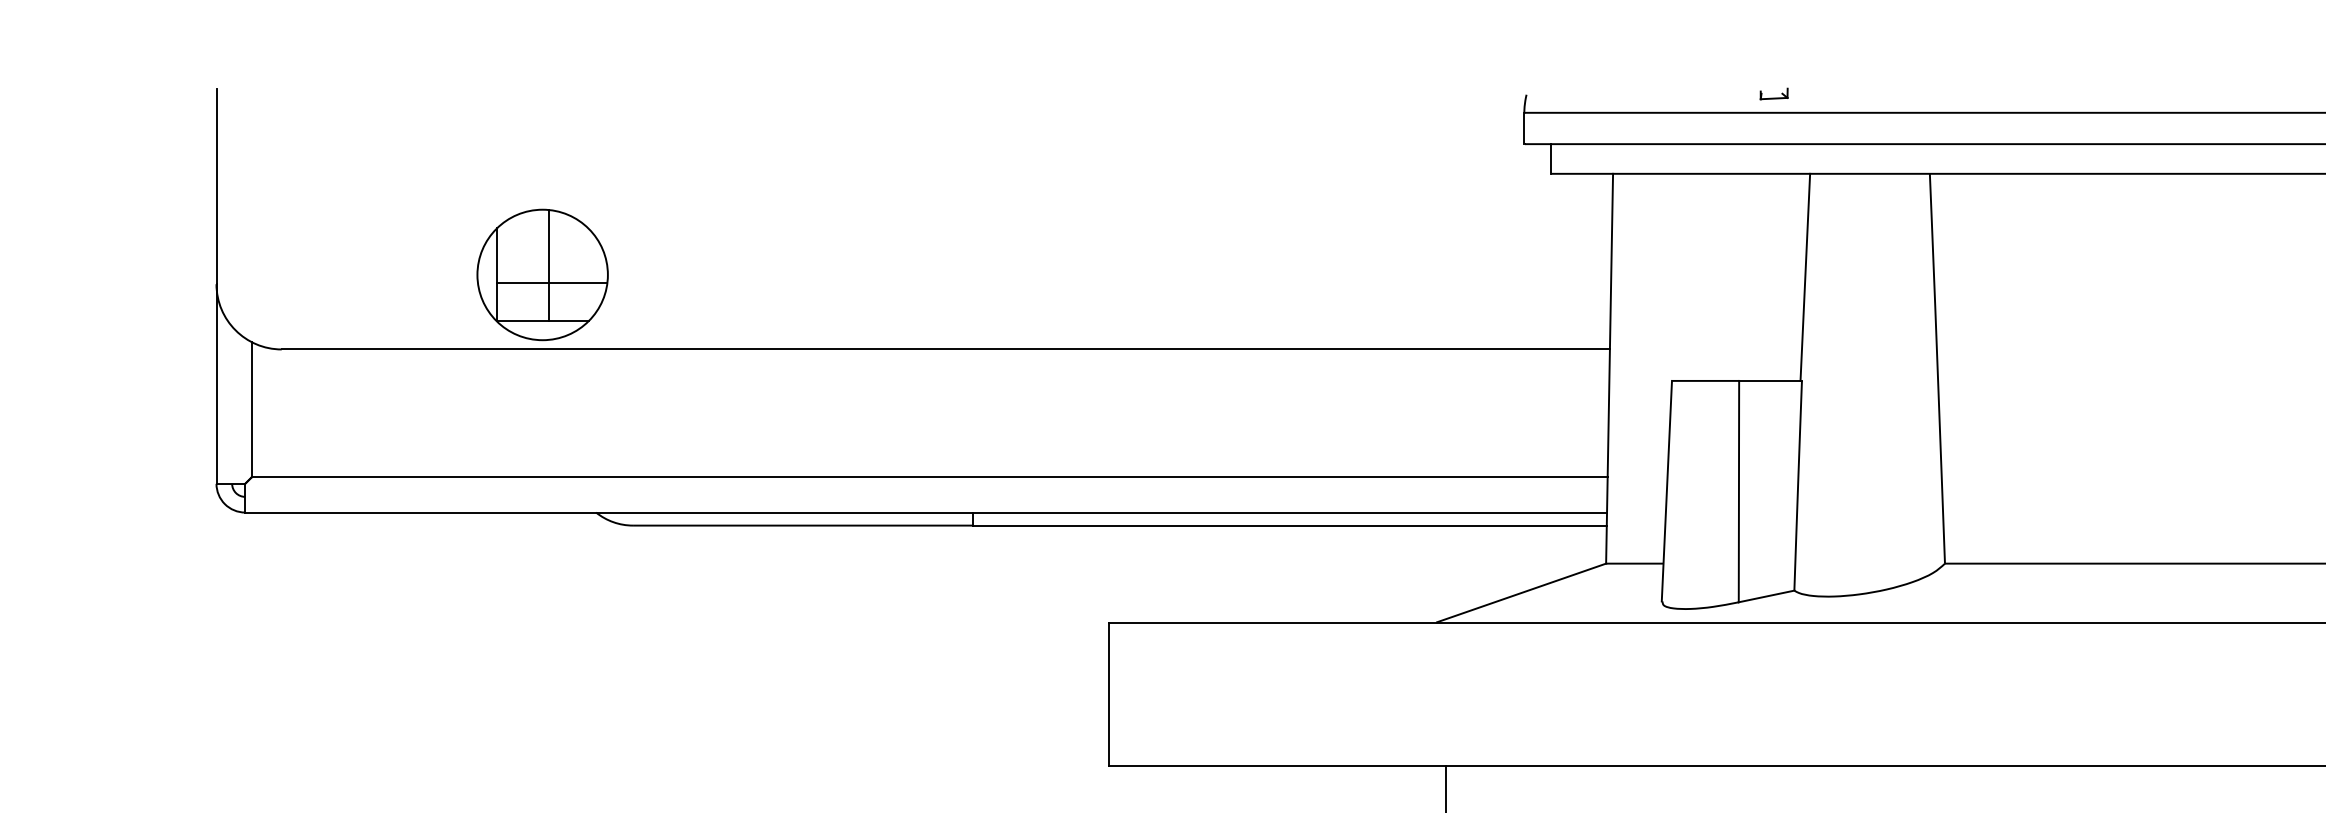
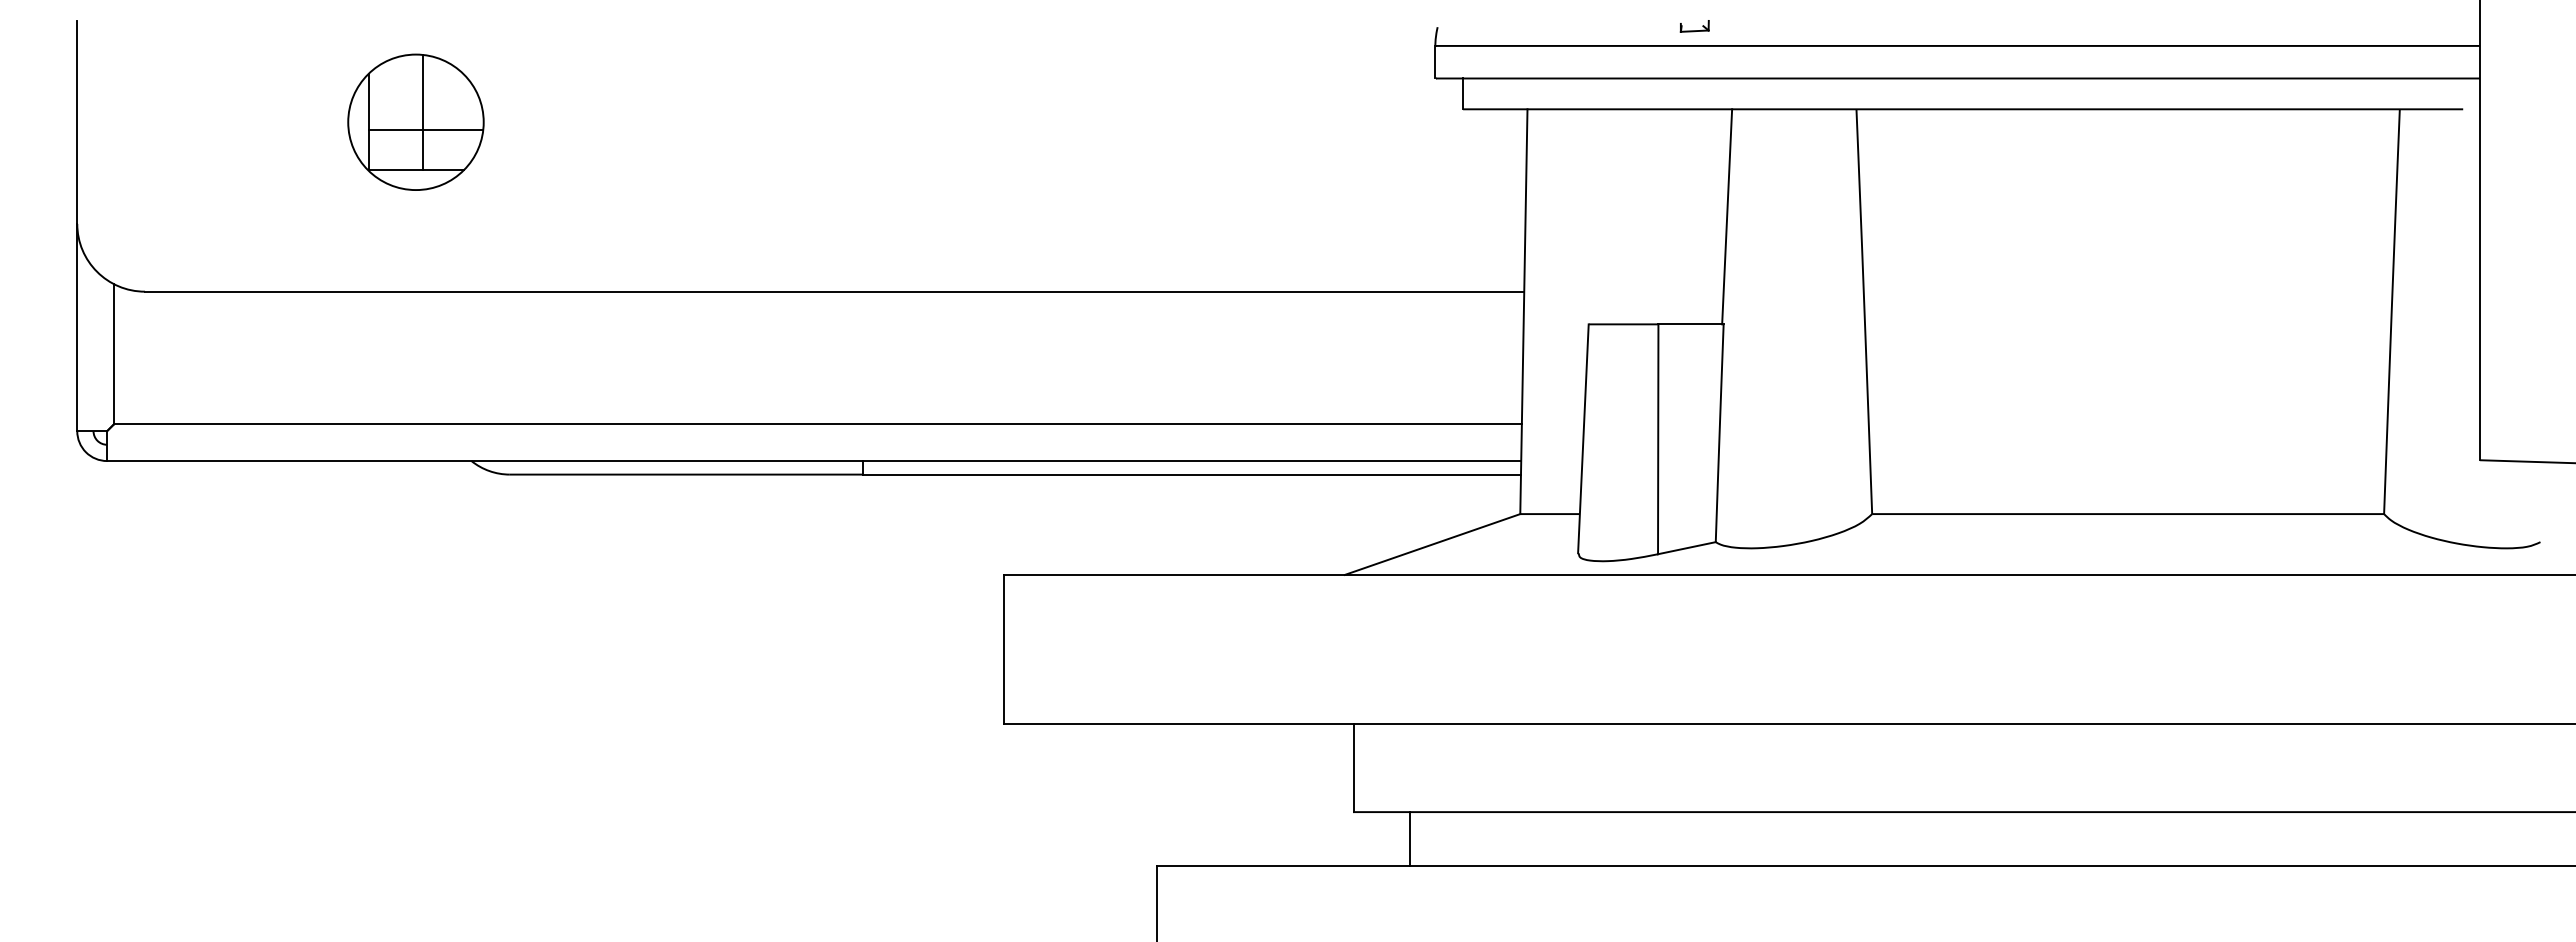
part: (542, 274) -> (415, 121), moved

